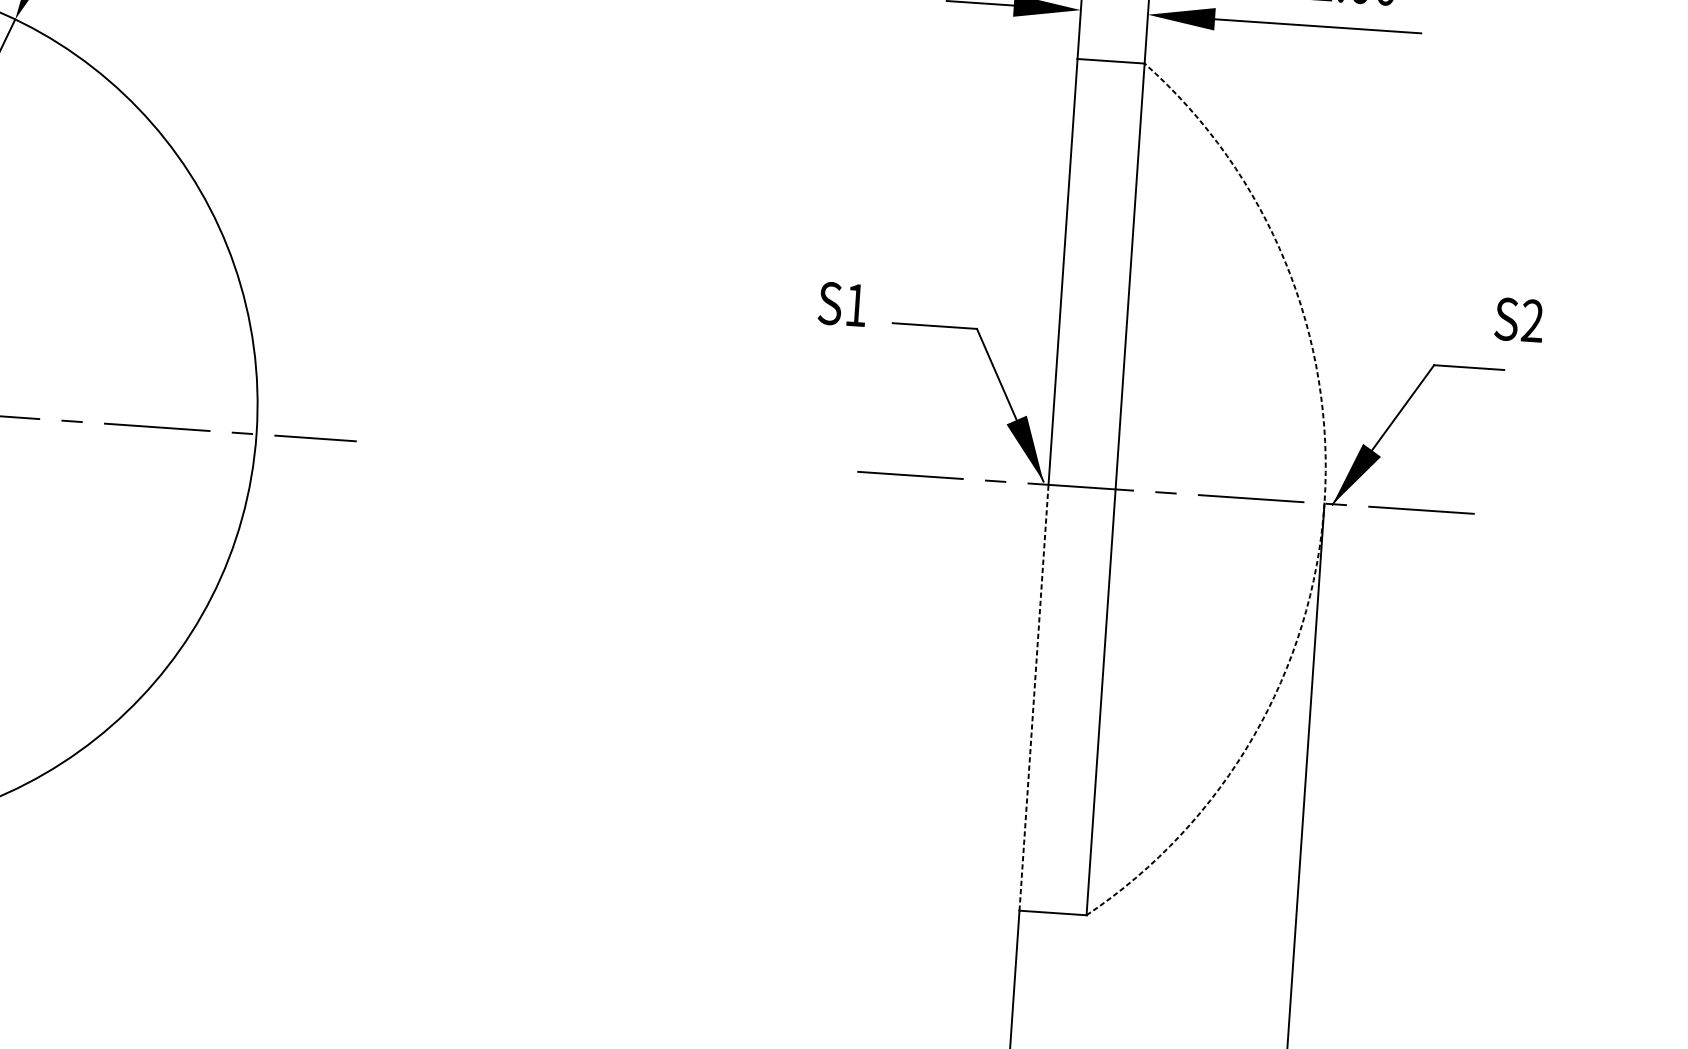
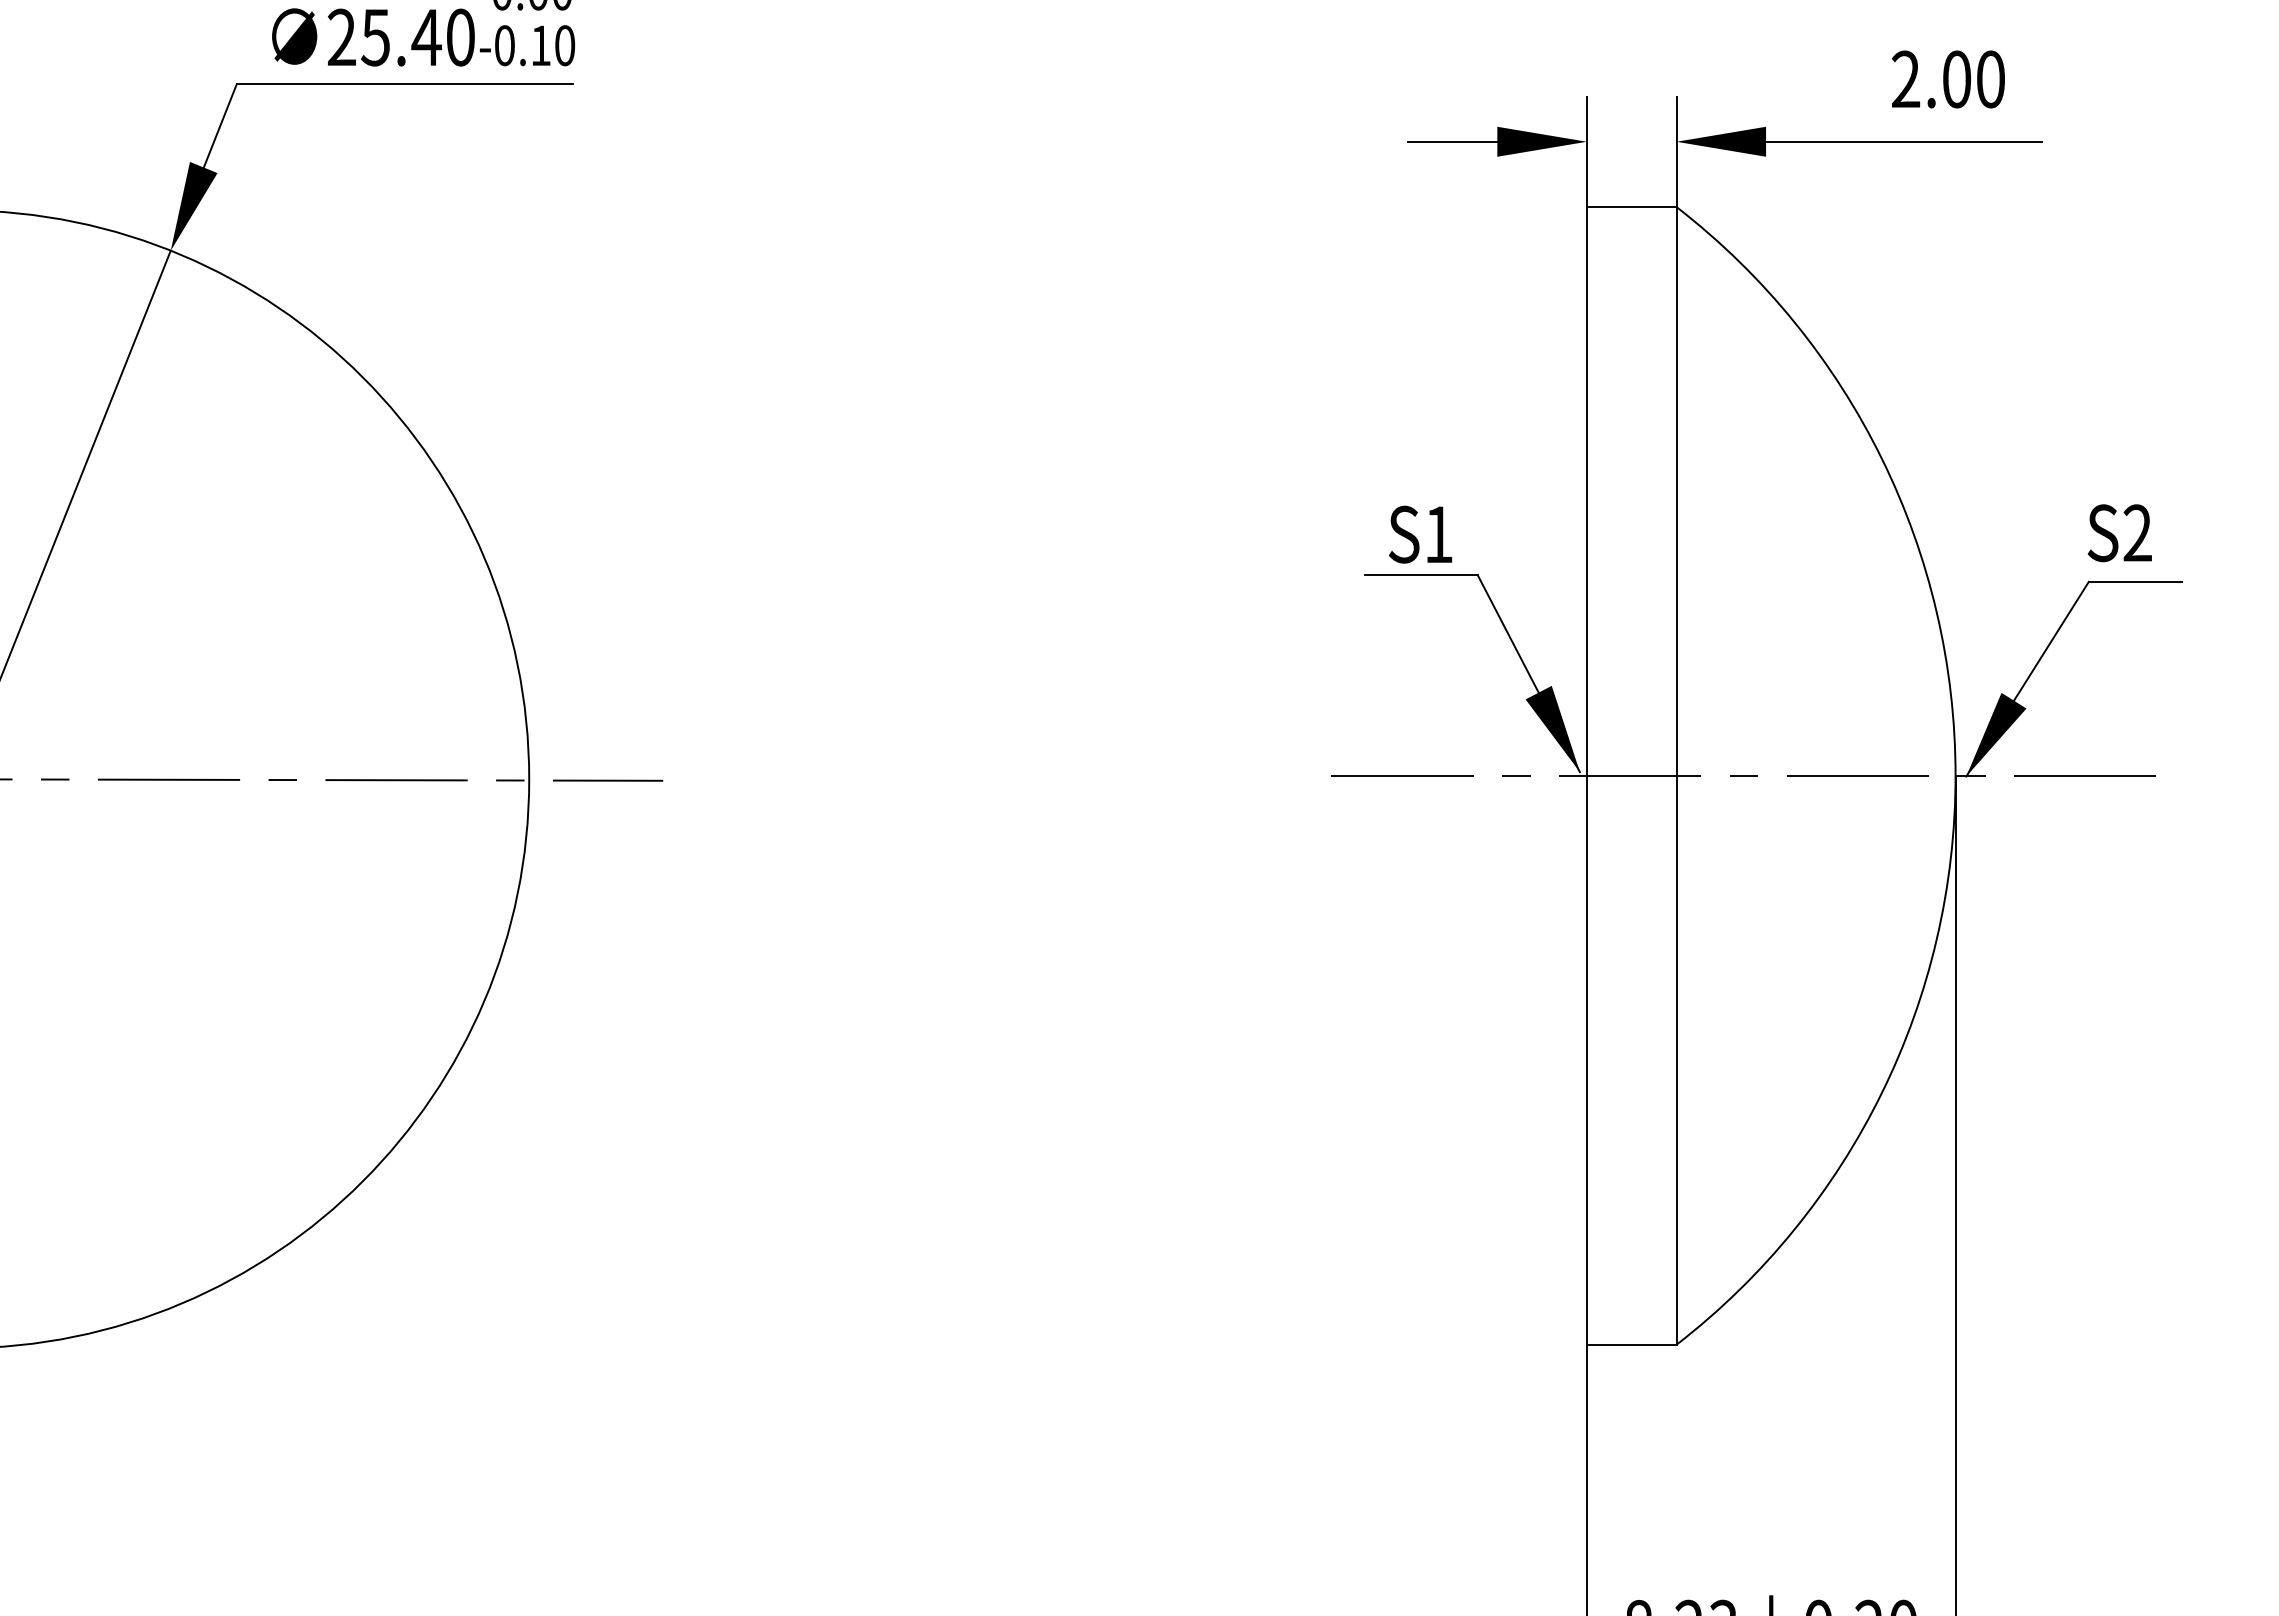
text: (842, 304) -> (1420, 534), moved
text: (1518, 320) -> (2119, 533), moved
arc: (1324, 503) -> (1955, 775), dashed -> solid
line: (1033, 697) -> (1586, 1059), dashed -> solid

